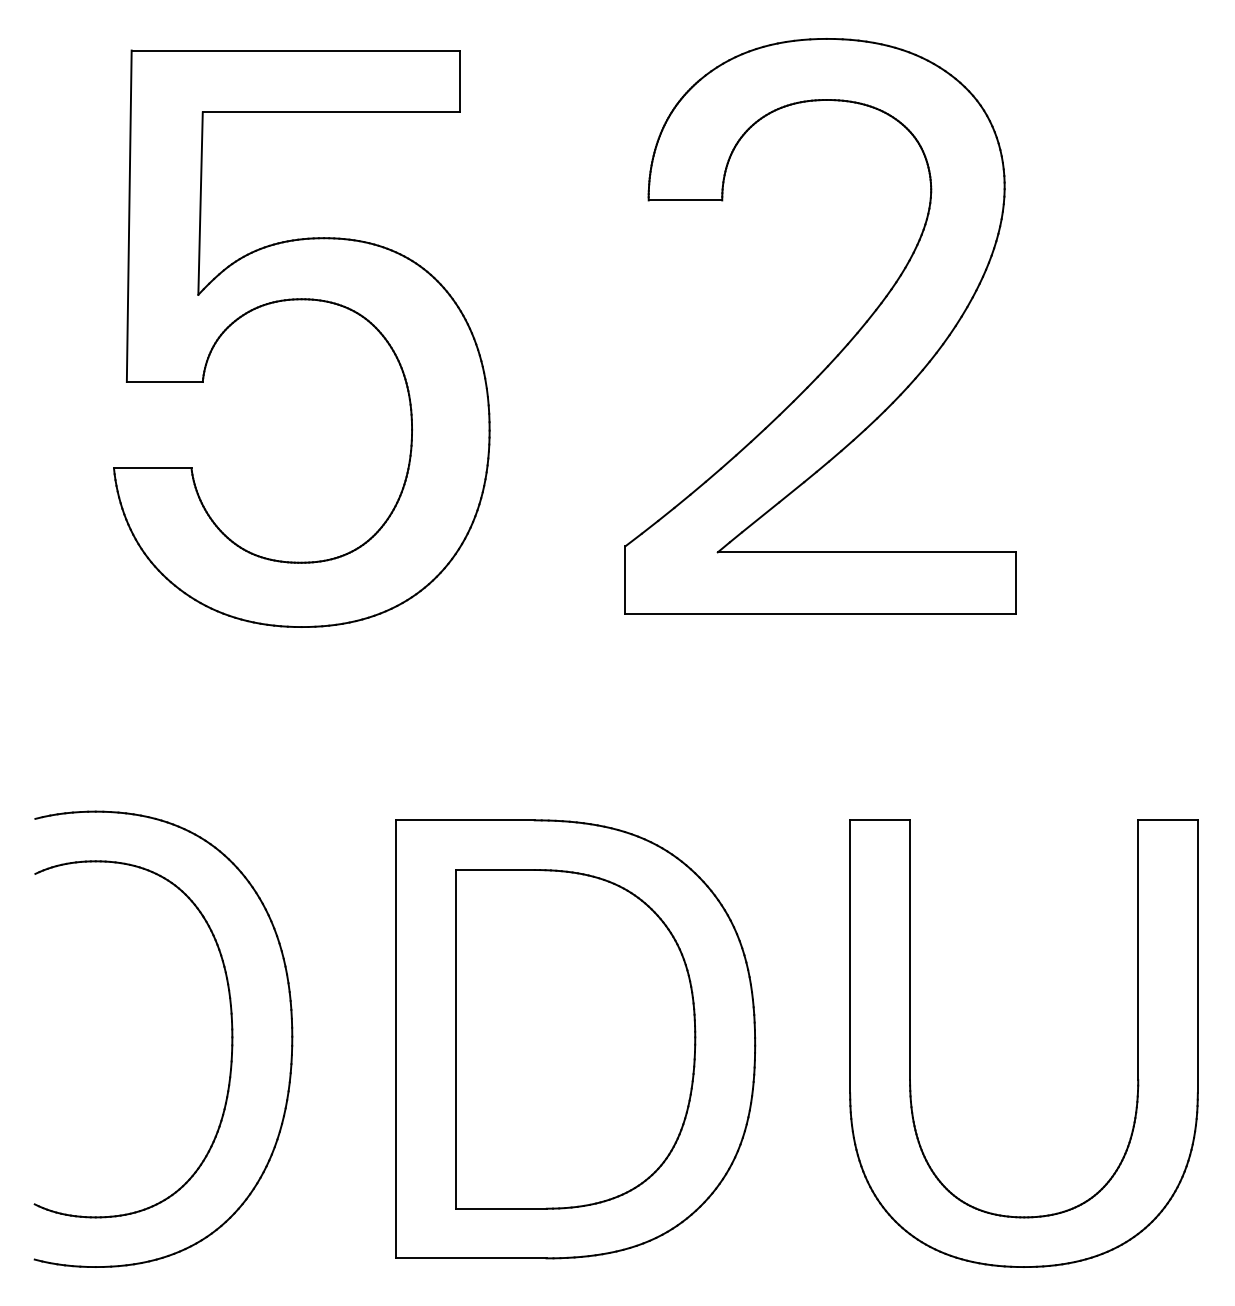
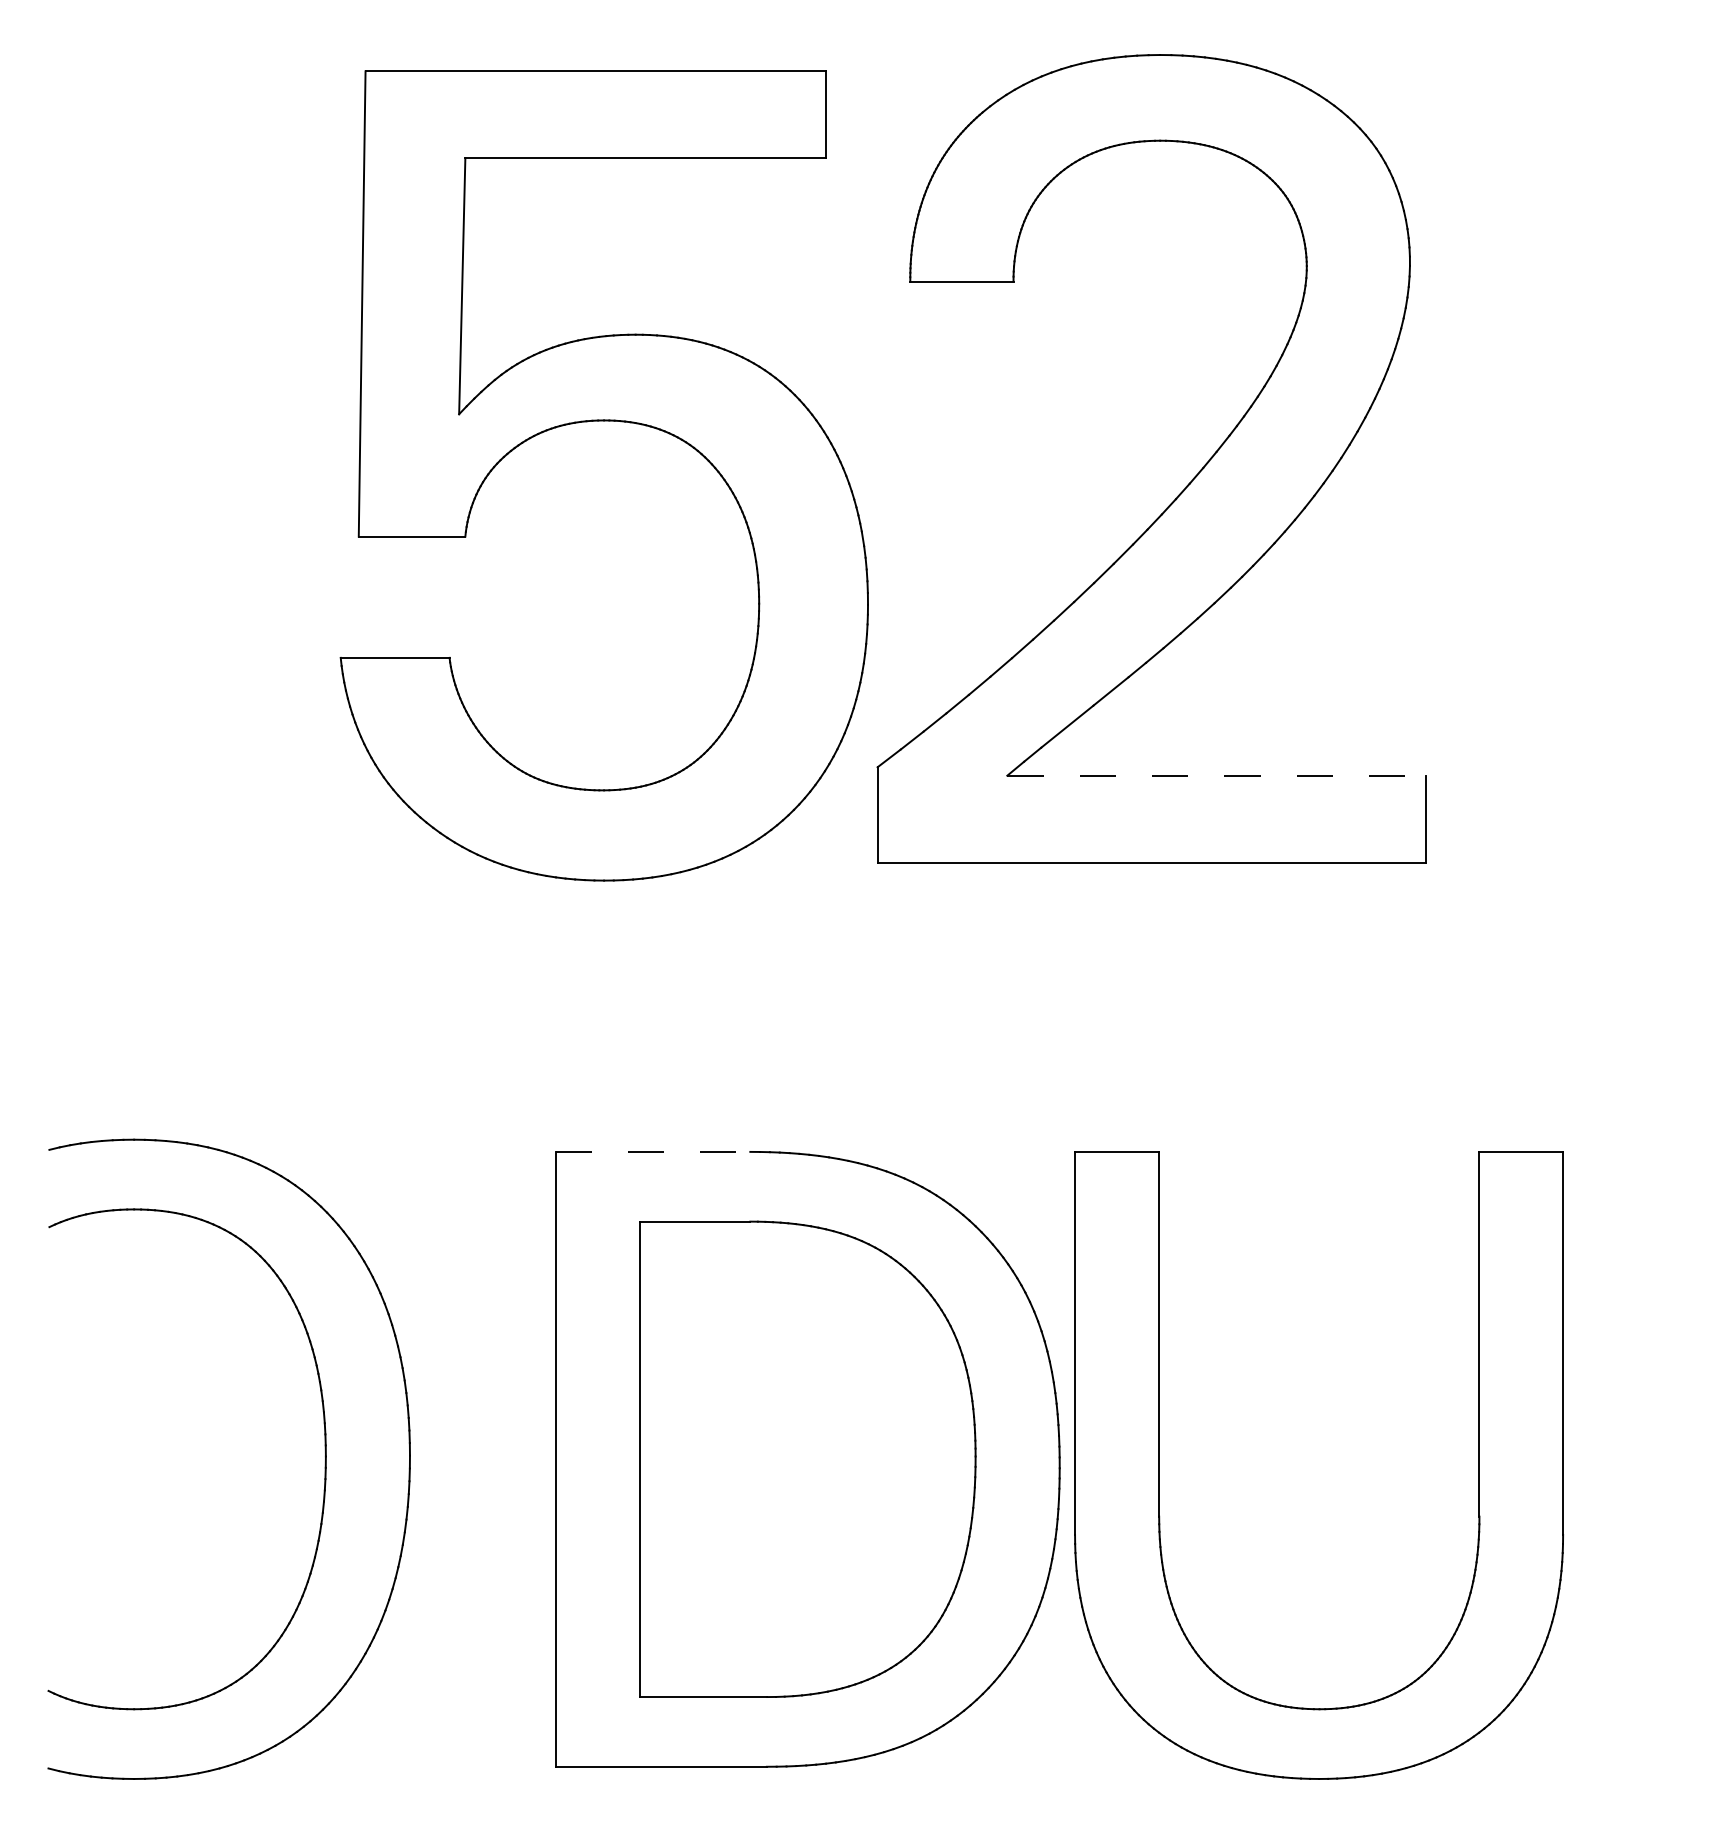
part: (301, 300) -> (603, 421), moved
line: (866, 552) -> (1216, 775), solid -> dashed
line: (465, 820) -> (653, 1151), solid -> dashed
part: (910, 1043) -> (1159, 1465), moved

